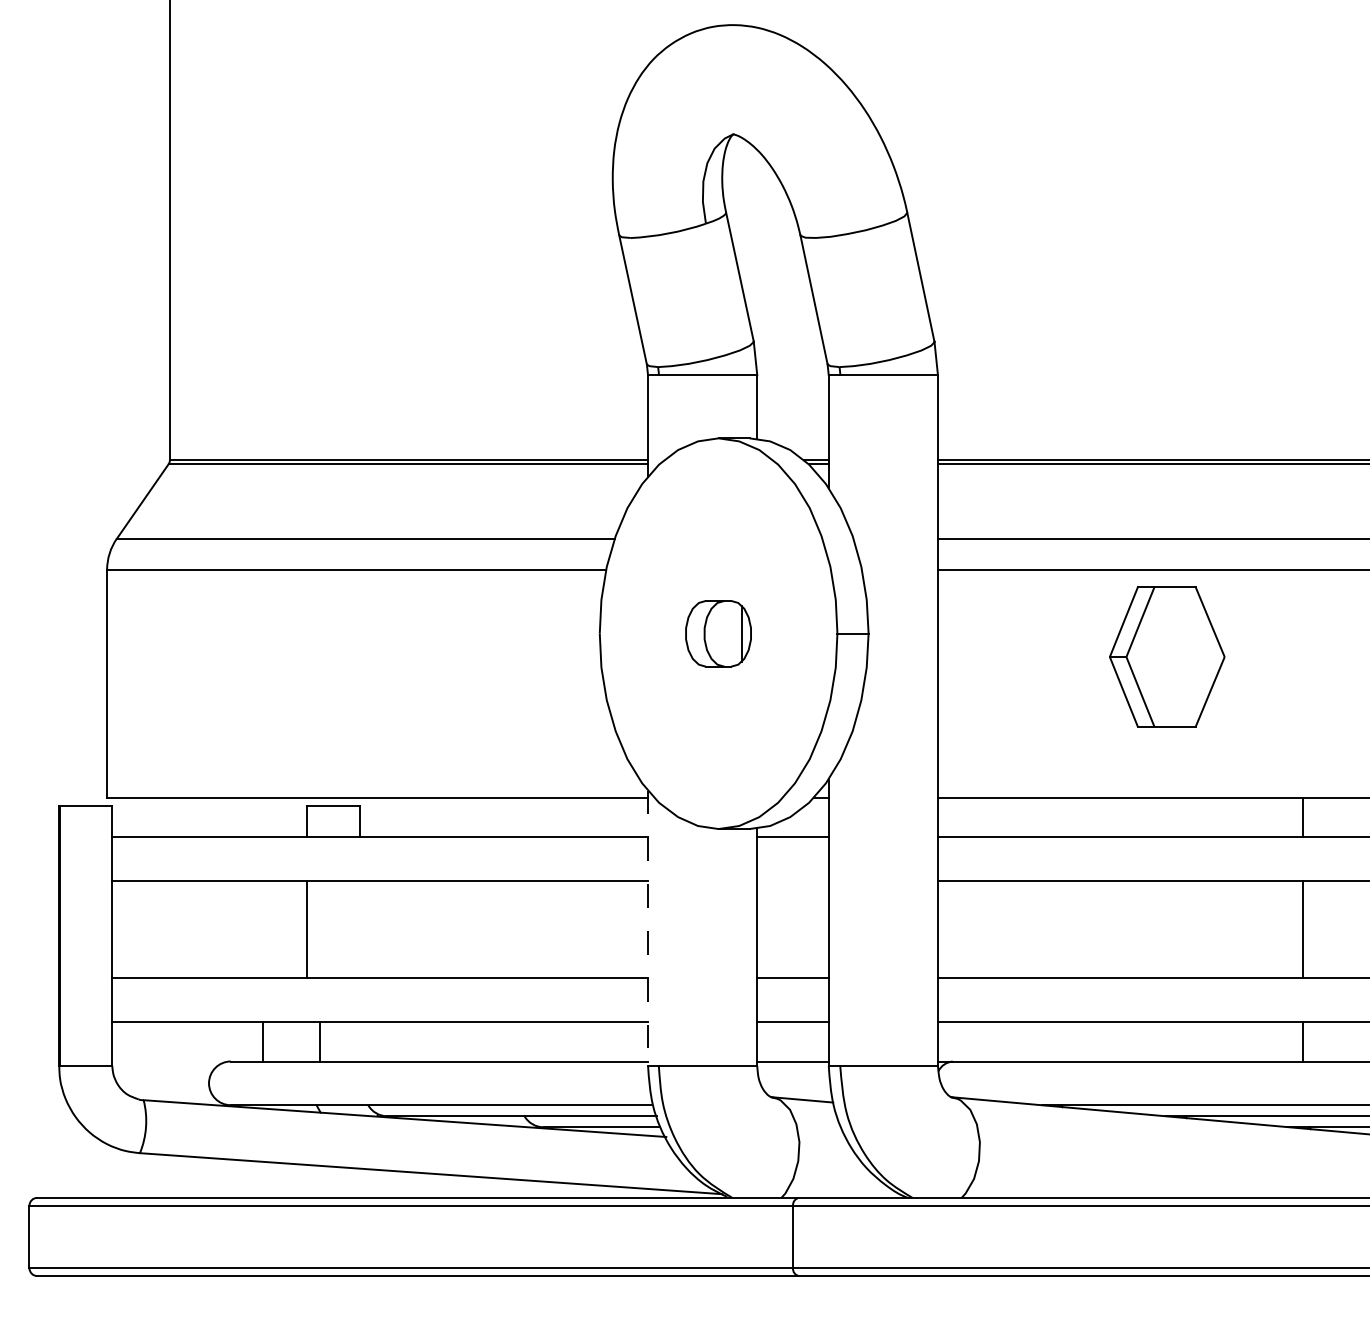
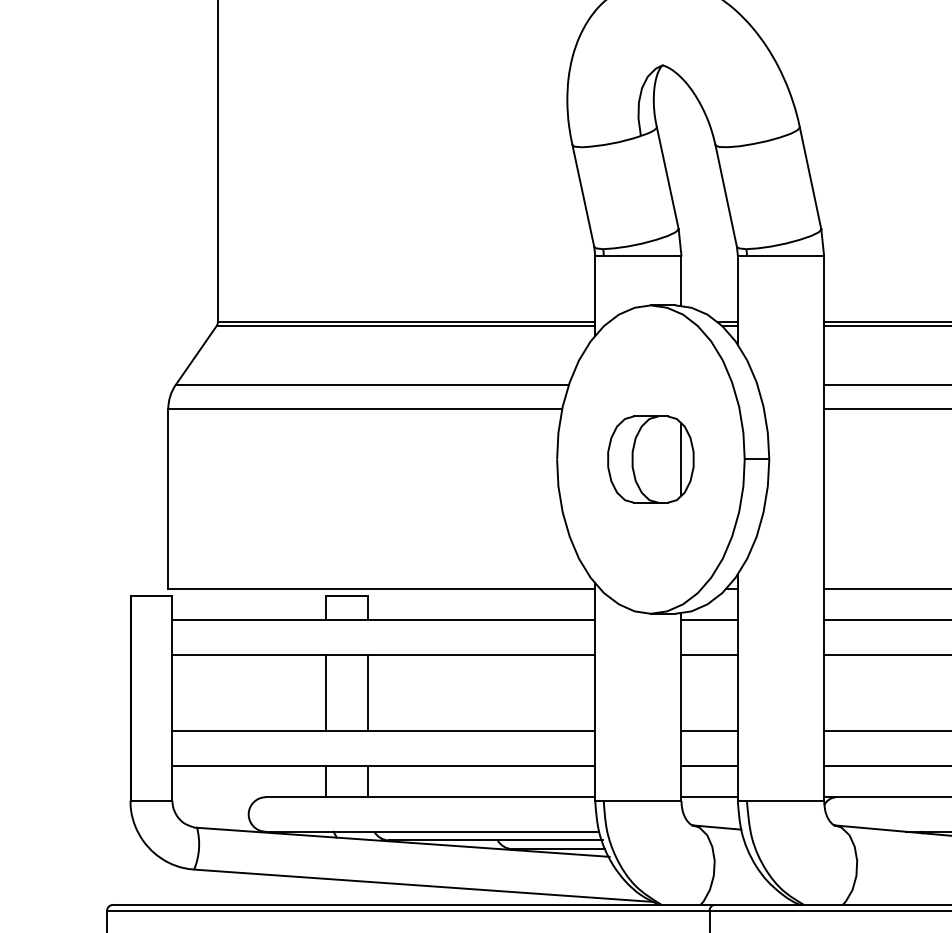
part: (718, 633) -> (650, 459), size x1.67
line: (792, 881) -> (709, 655), added
line: (648, 928) -> (595, 692), dashed -> solid
line: (360, 929) -> (368, 693), added
line: (263, 1041) -> (326, 781), moved
line: (320, 1041) -> (368, 781), moved

